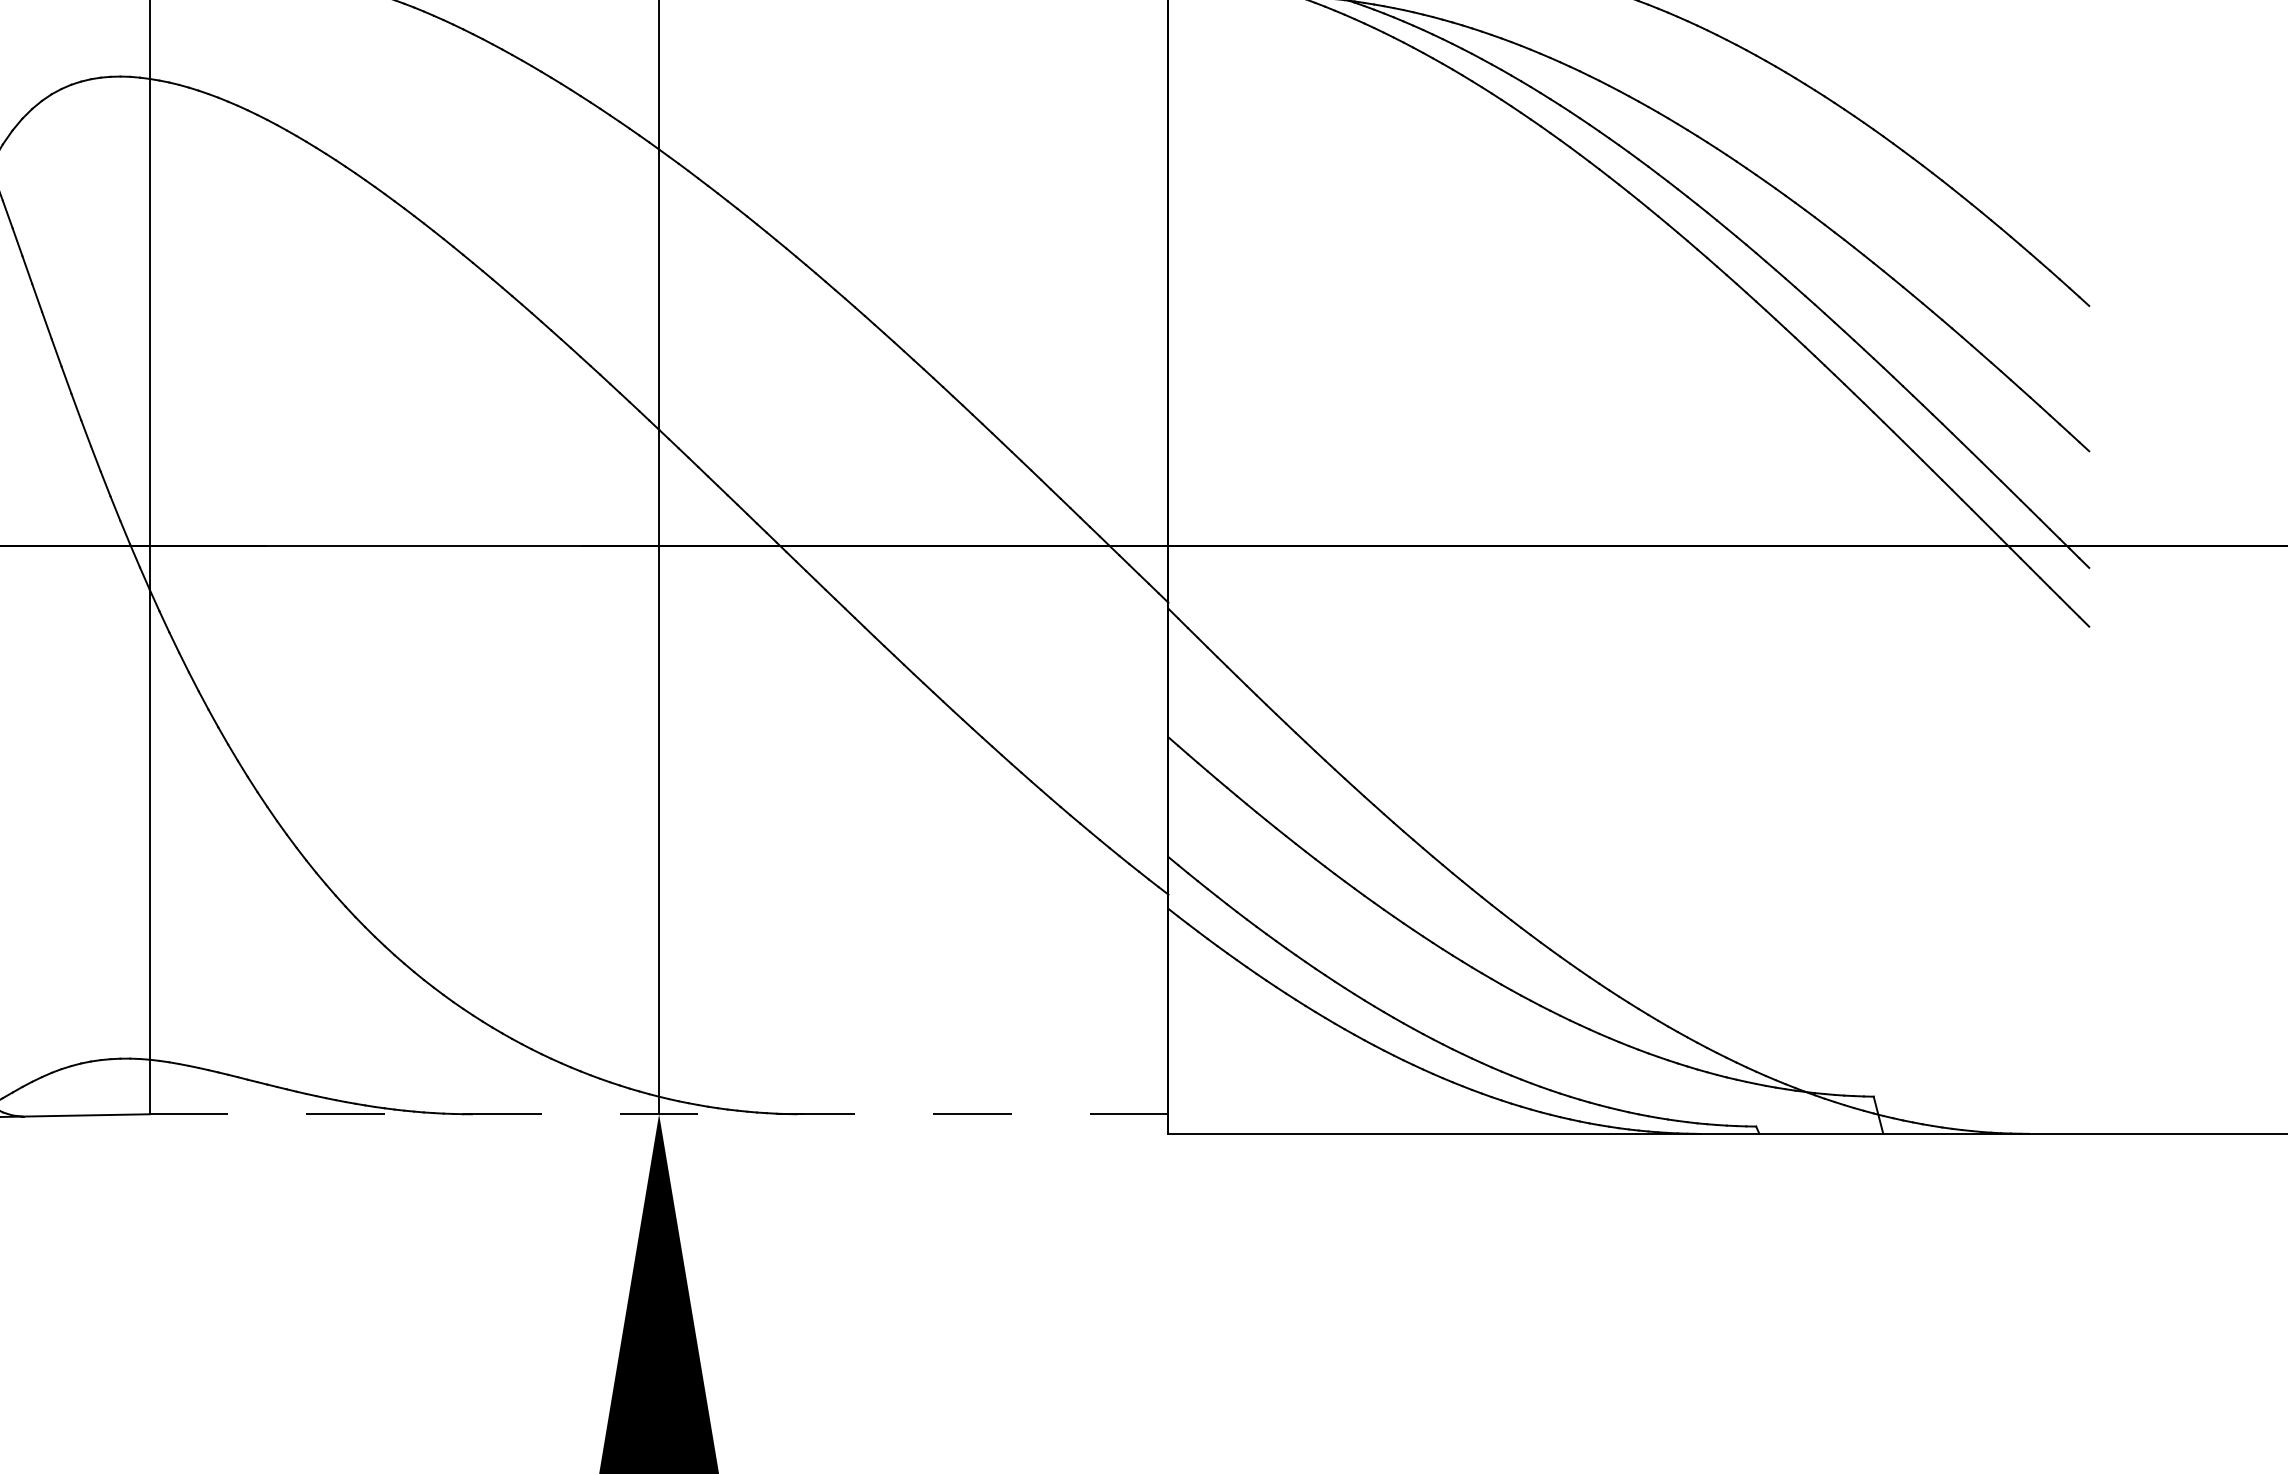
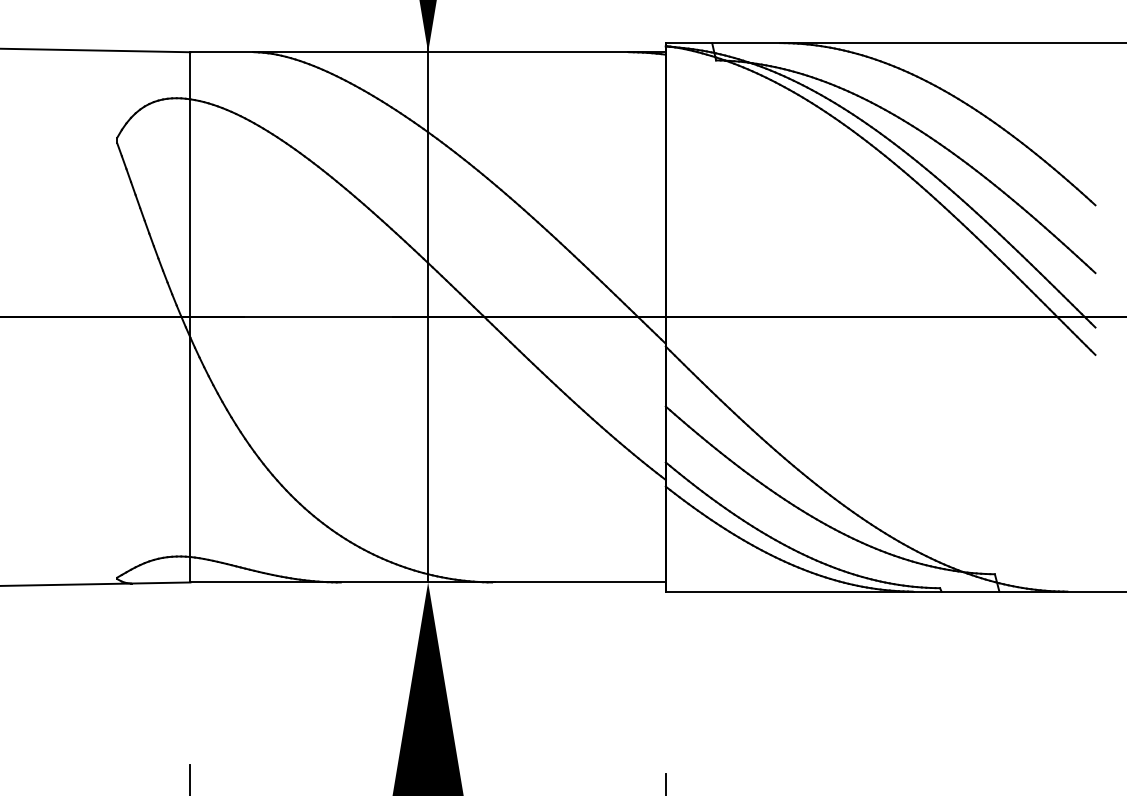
line: (659, 1114) -> (428, 582), dashed -> solid

